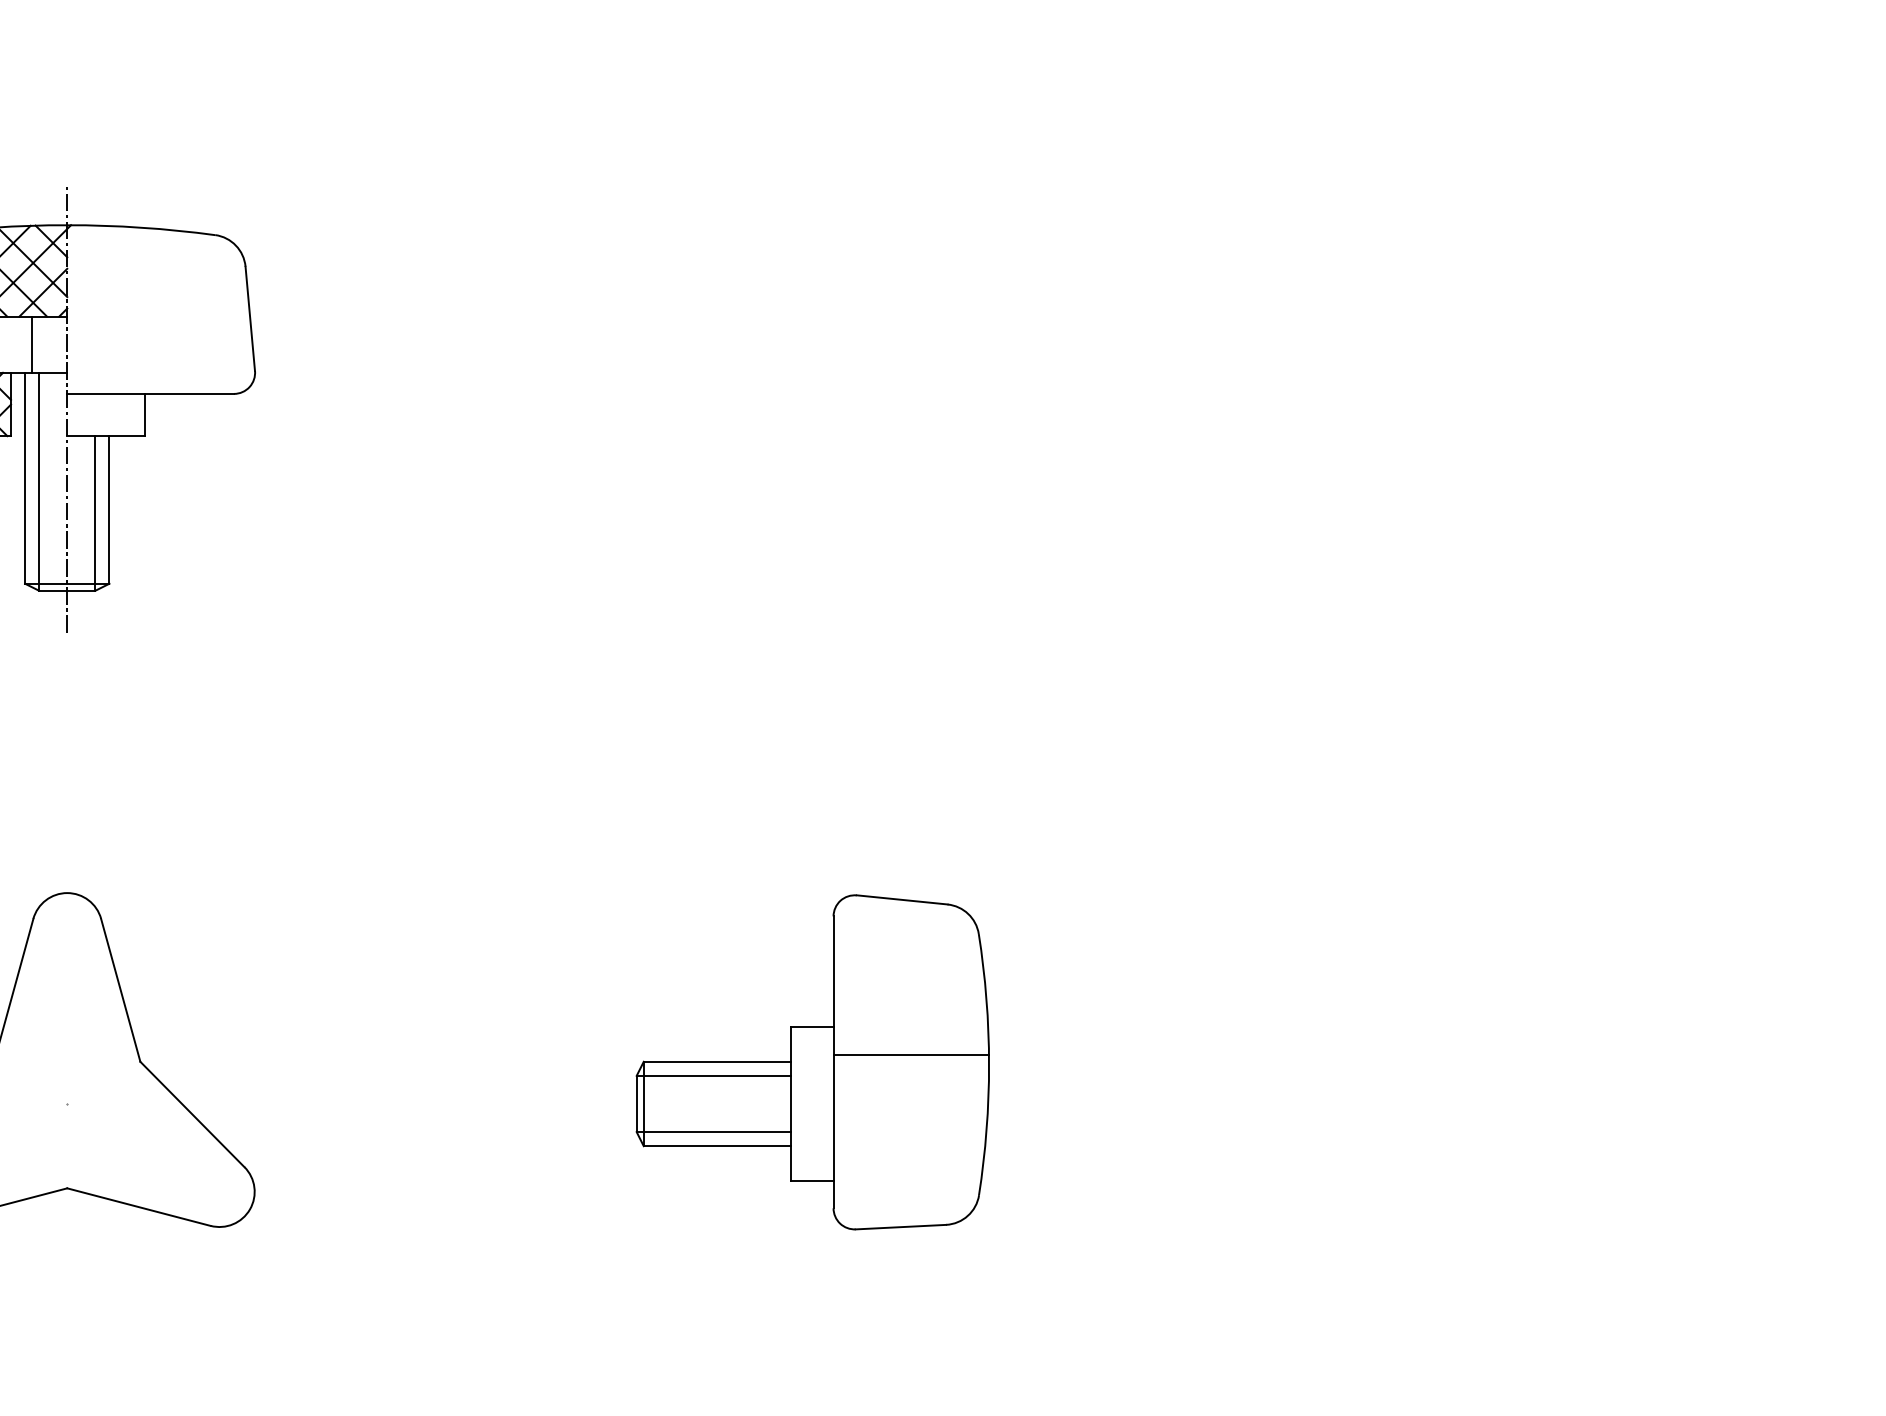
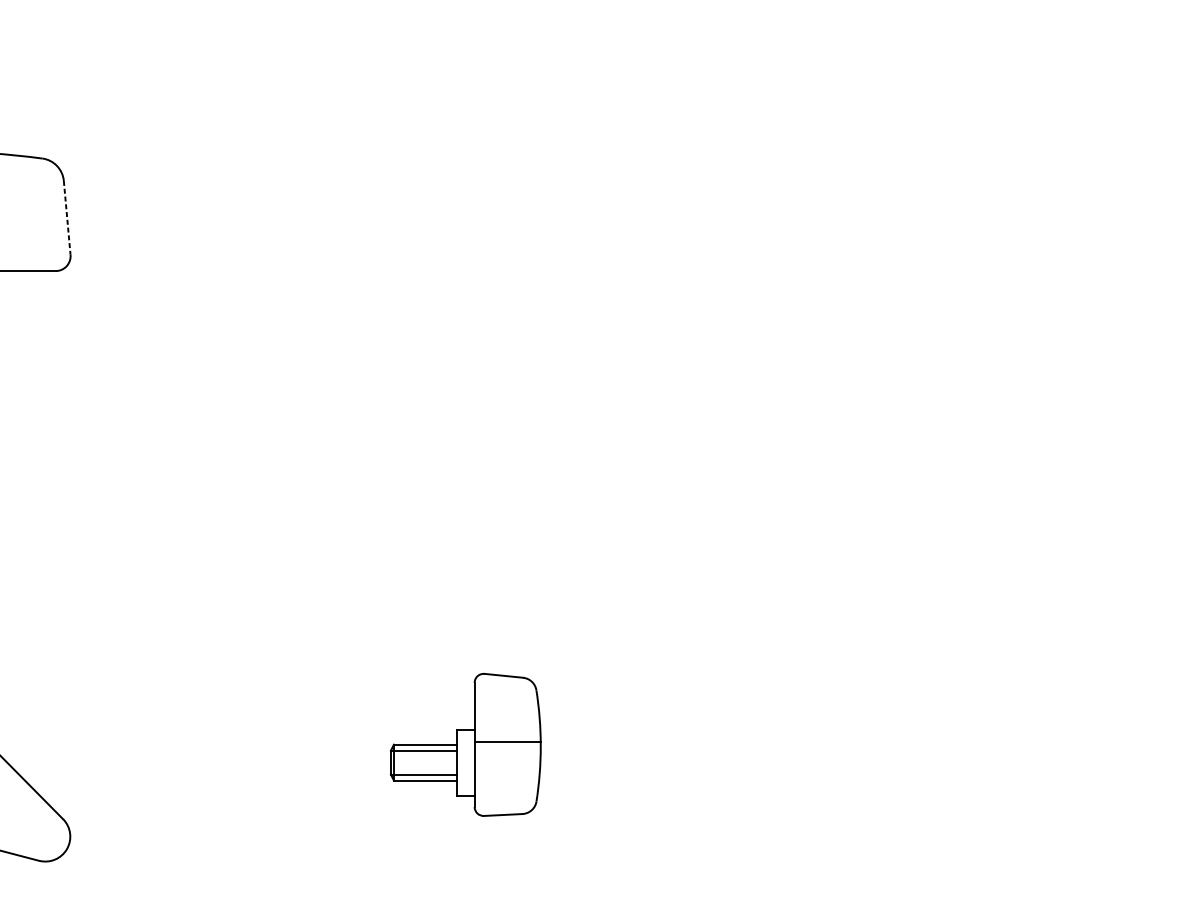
line: (250, 319) -> (67, 218), solid -> dashed
part: (812, 1062) -> (465, 744), size x0.6

